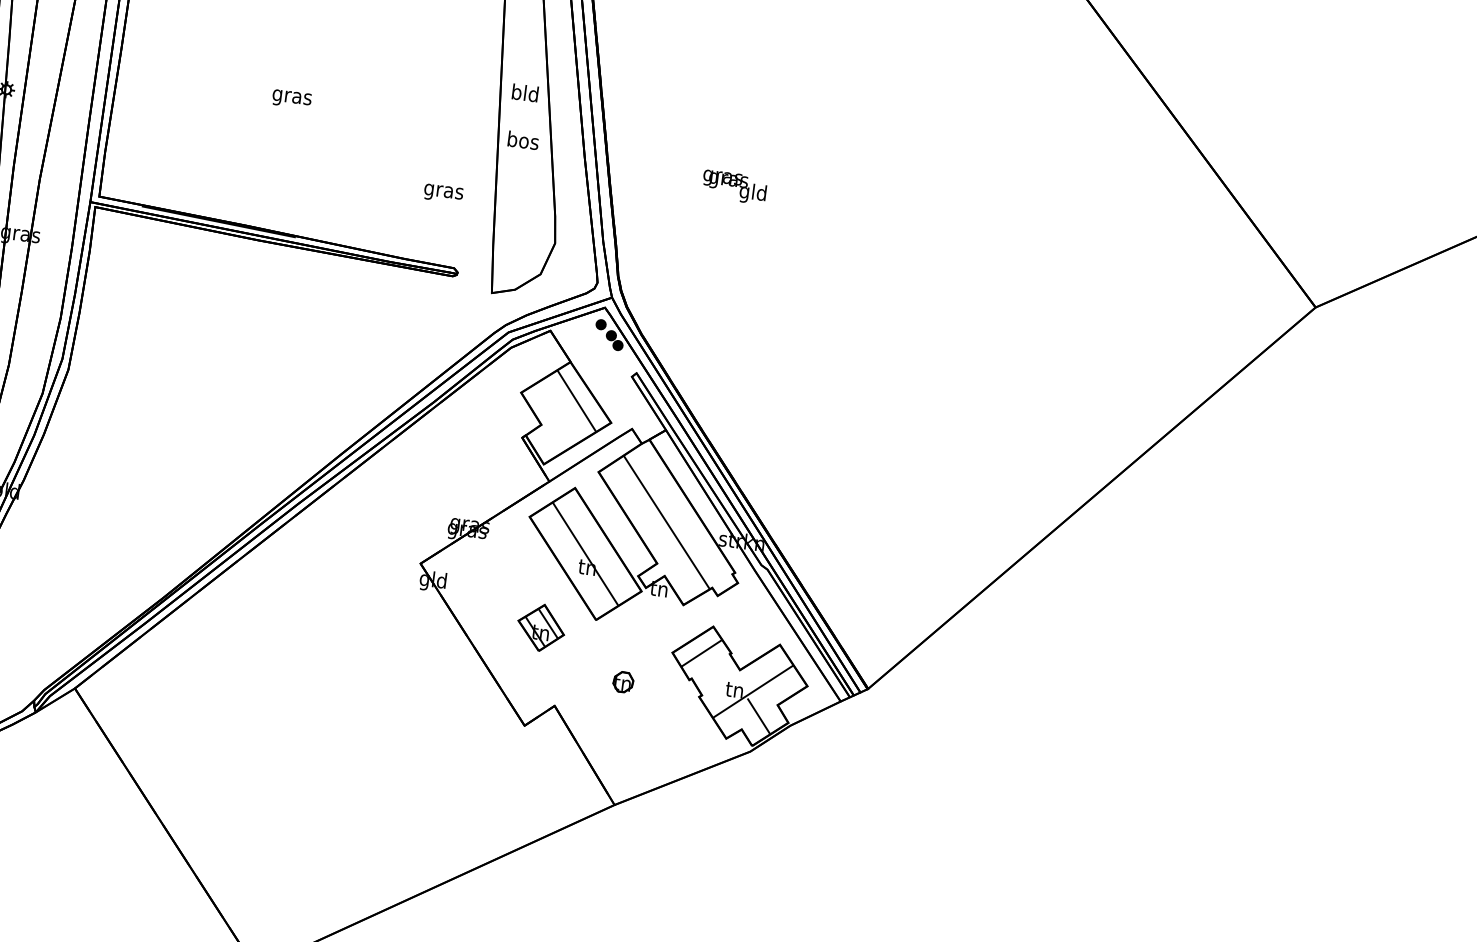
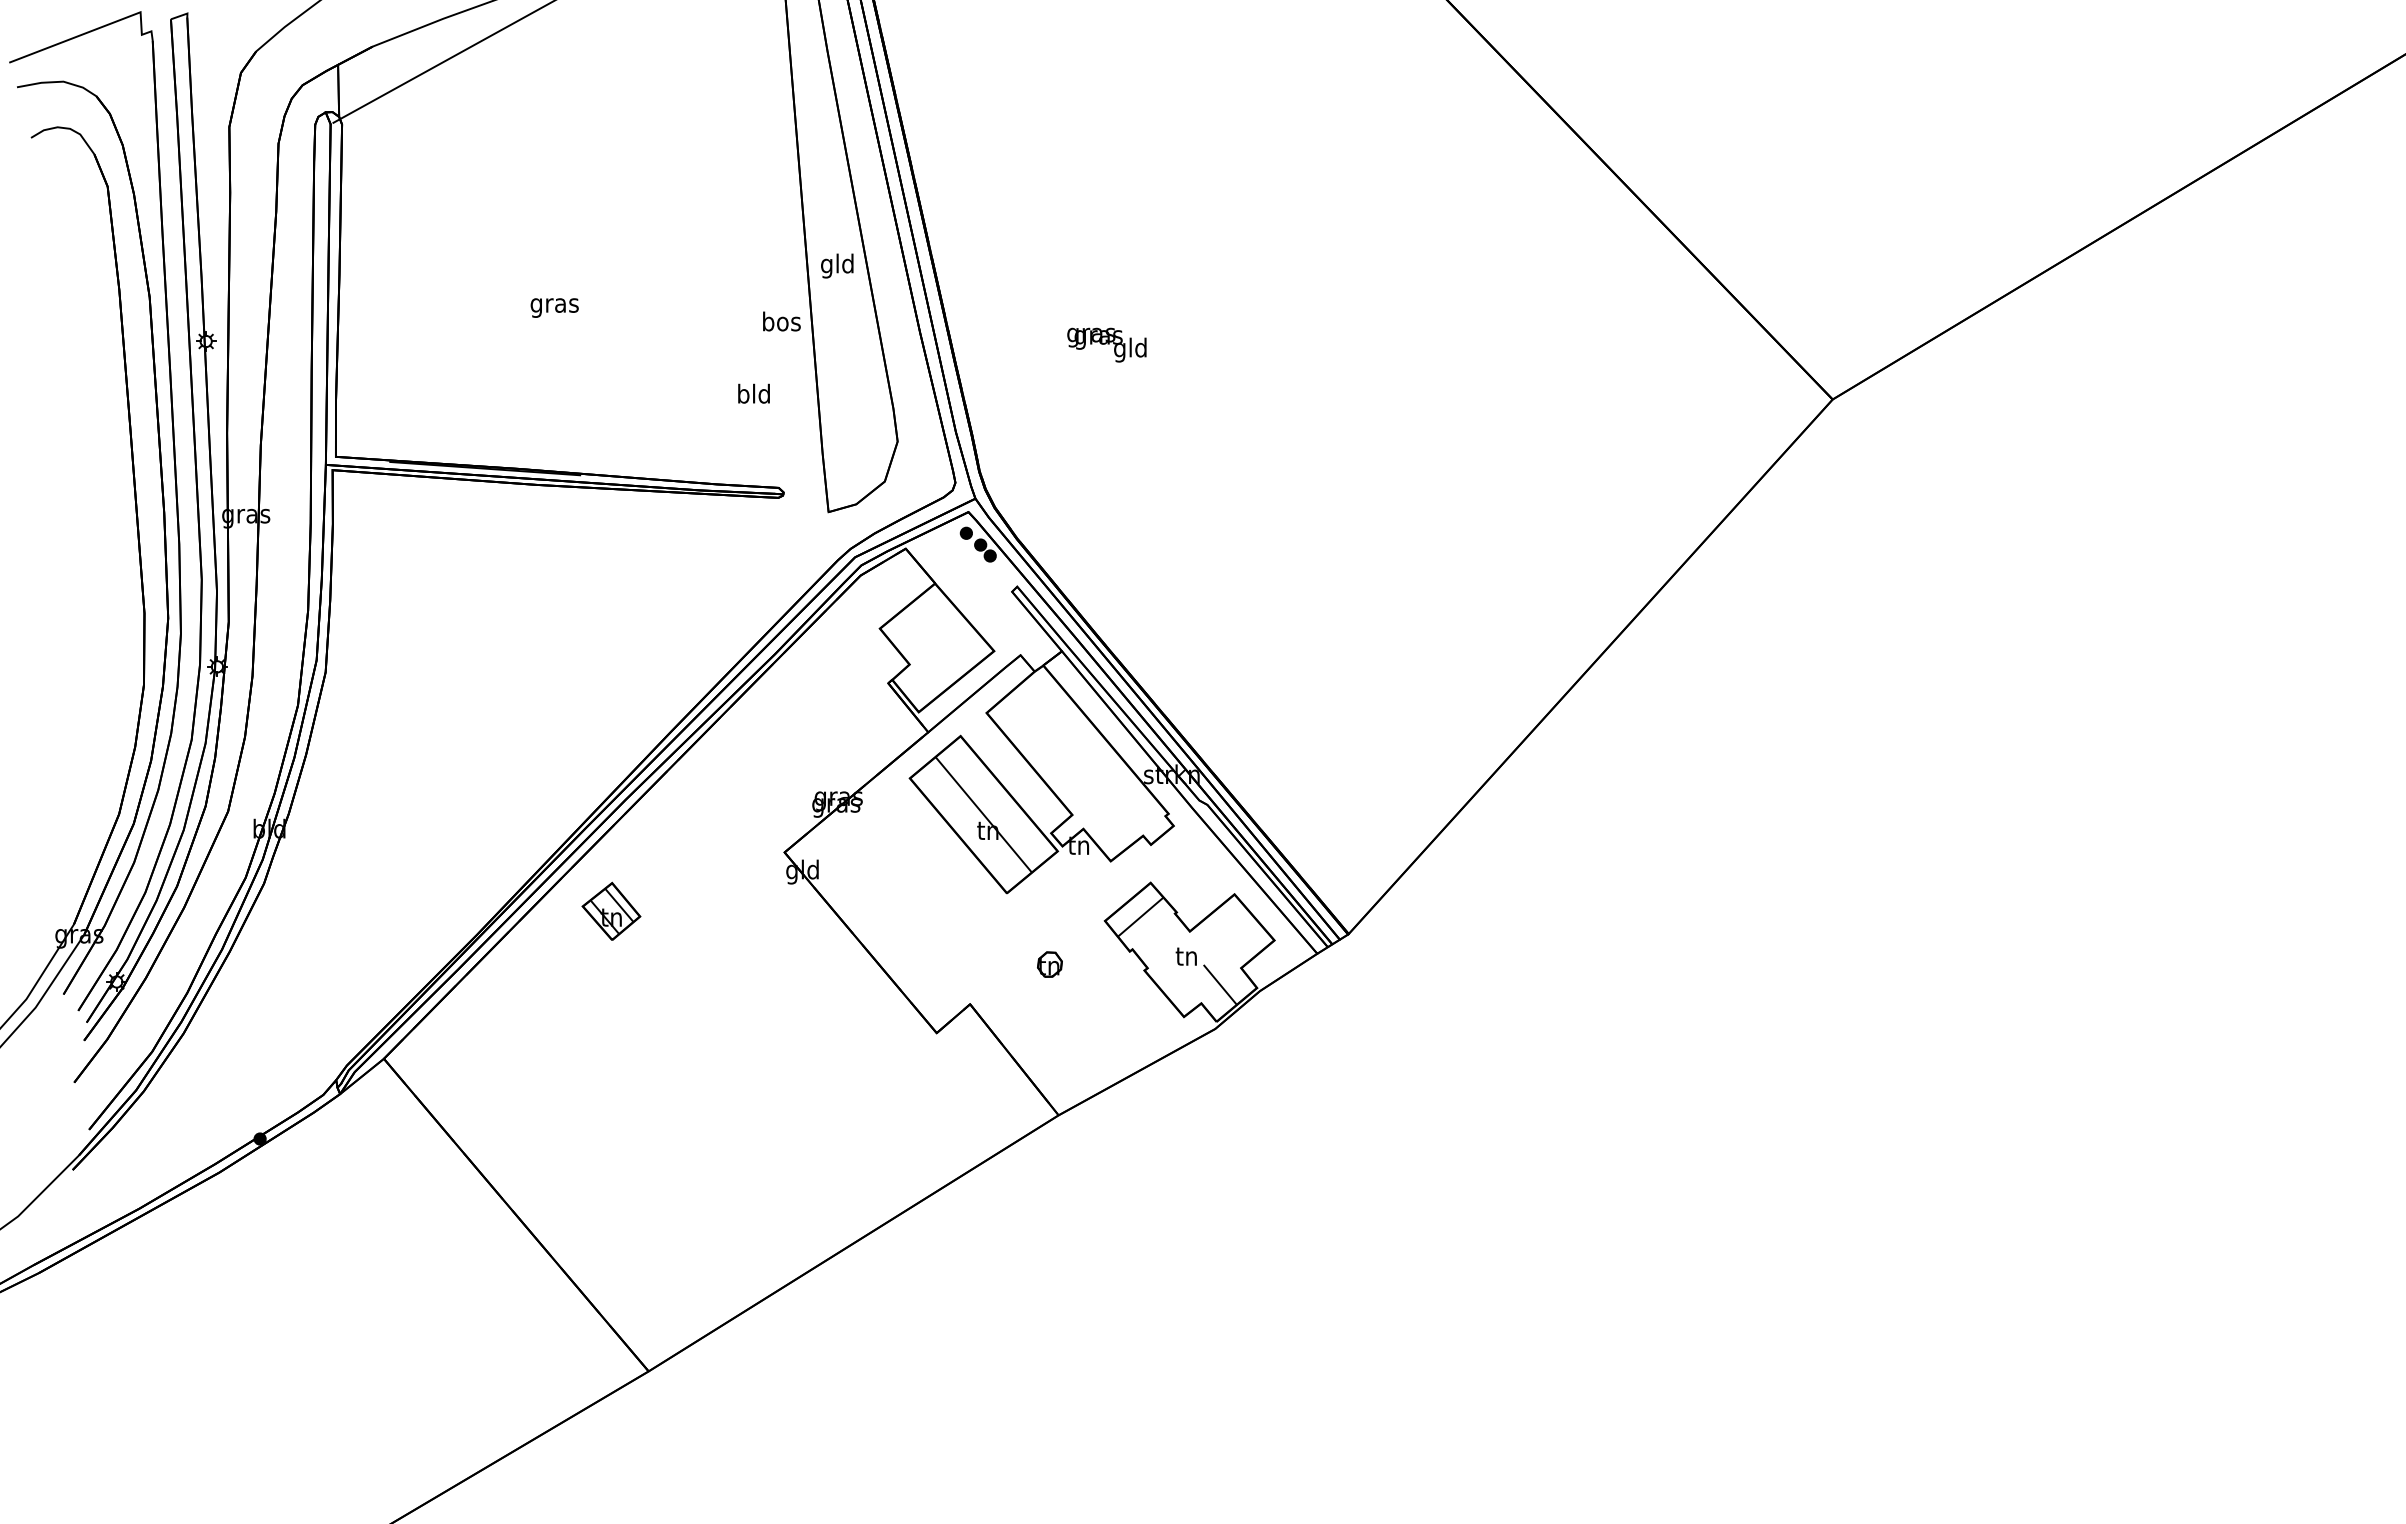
text: (516, 93) -> (827, 265), bld -> gld
text: (523, 140) -> (781, 321), moved
text: (444, 191) -> (754, 395), gras -> bld
line: (576, 400) -> (948, 629), removed
line: (666, 522) -> (1077, 763), removed
part: (541, 627) -> (611, 910), moved
line: (753, 691) -> (1209, 955), removed

